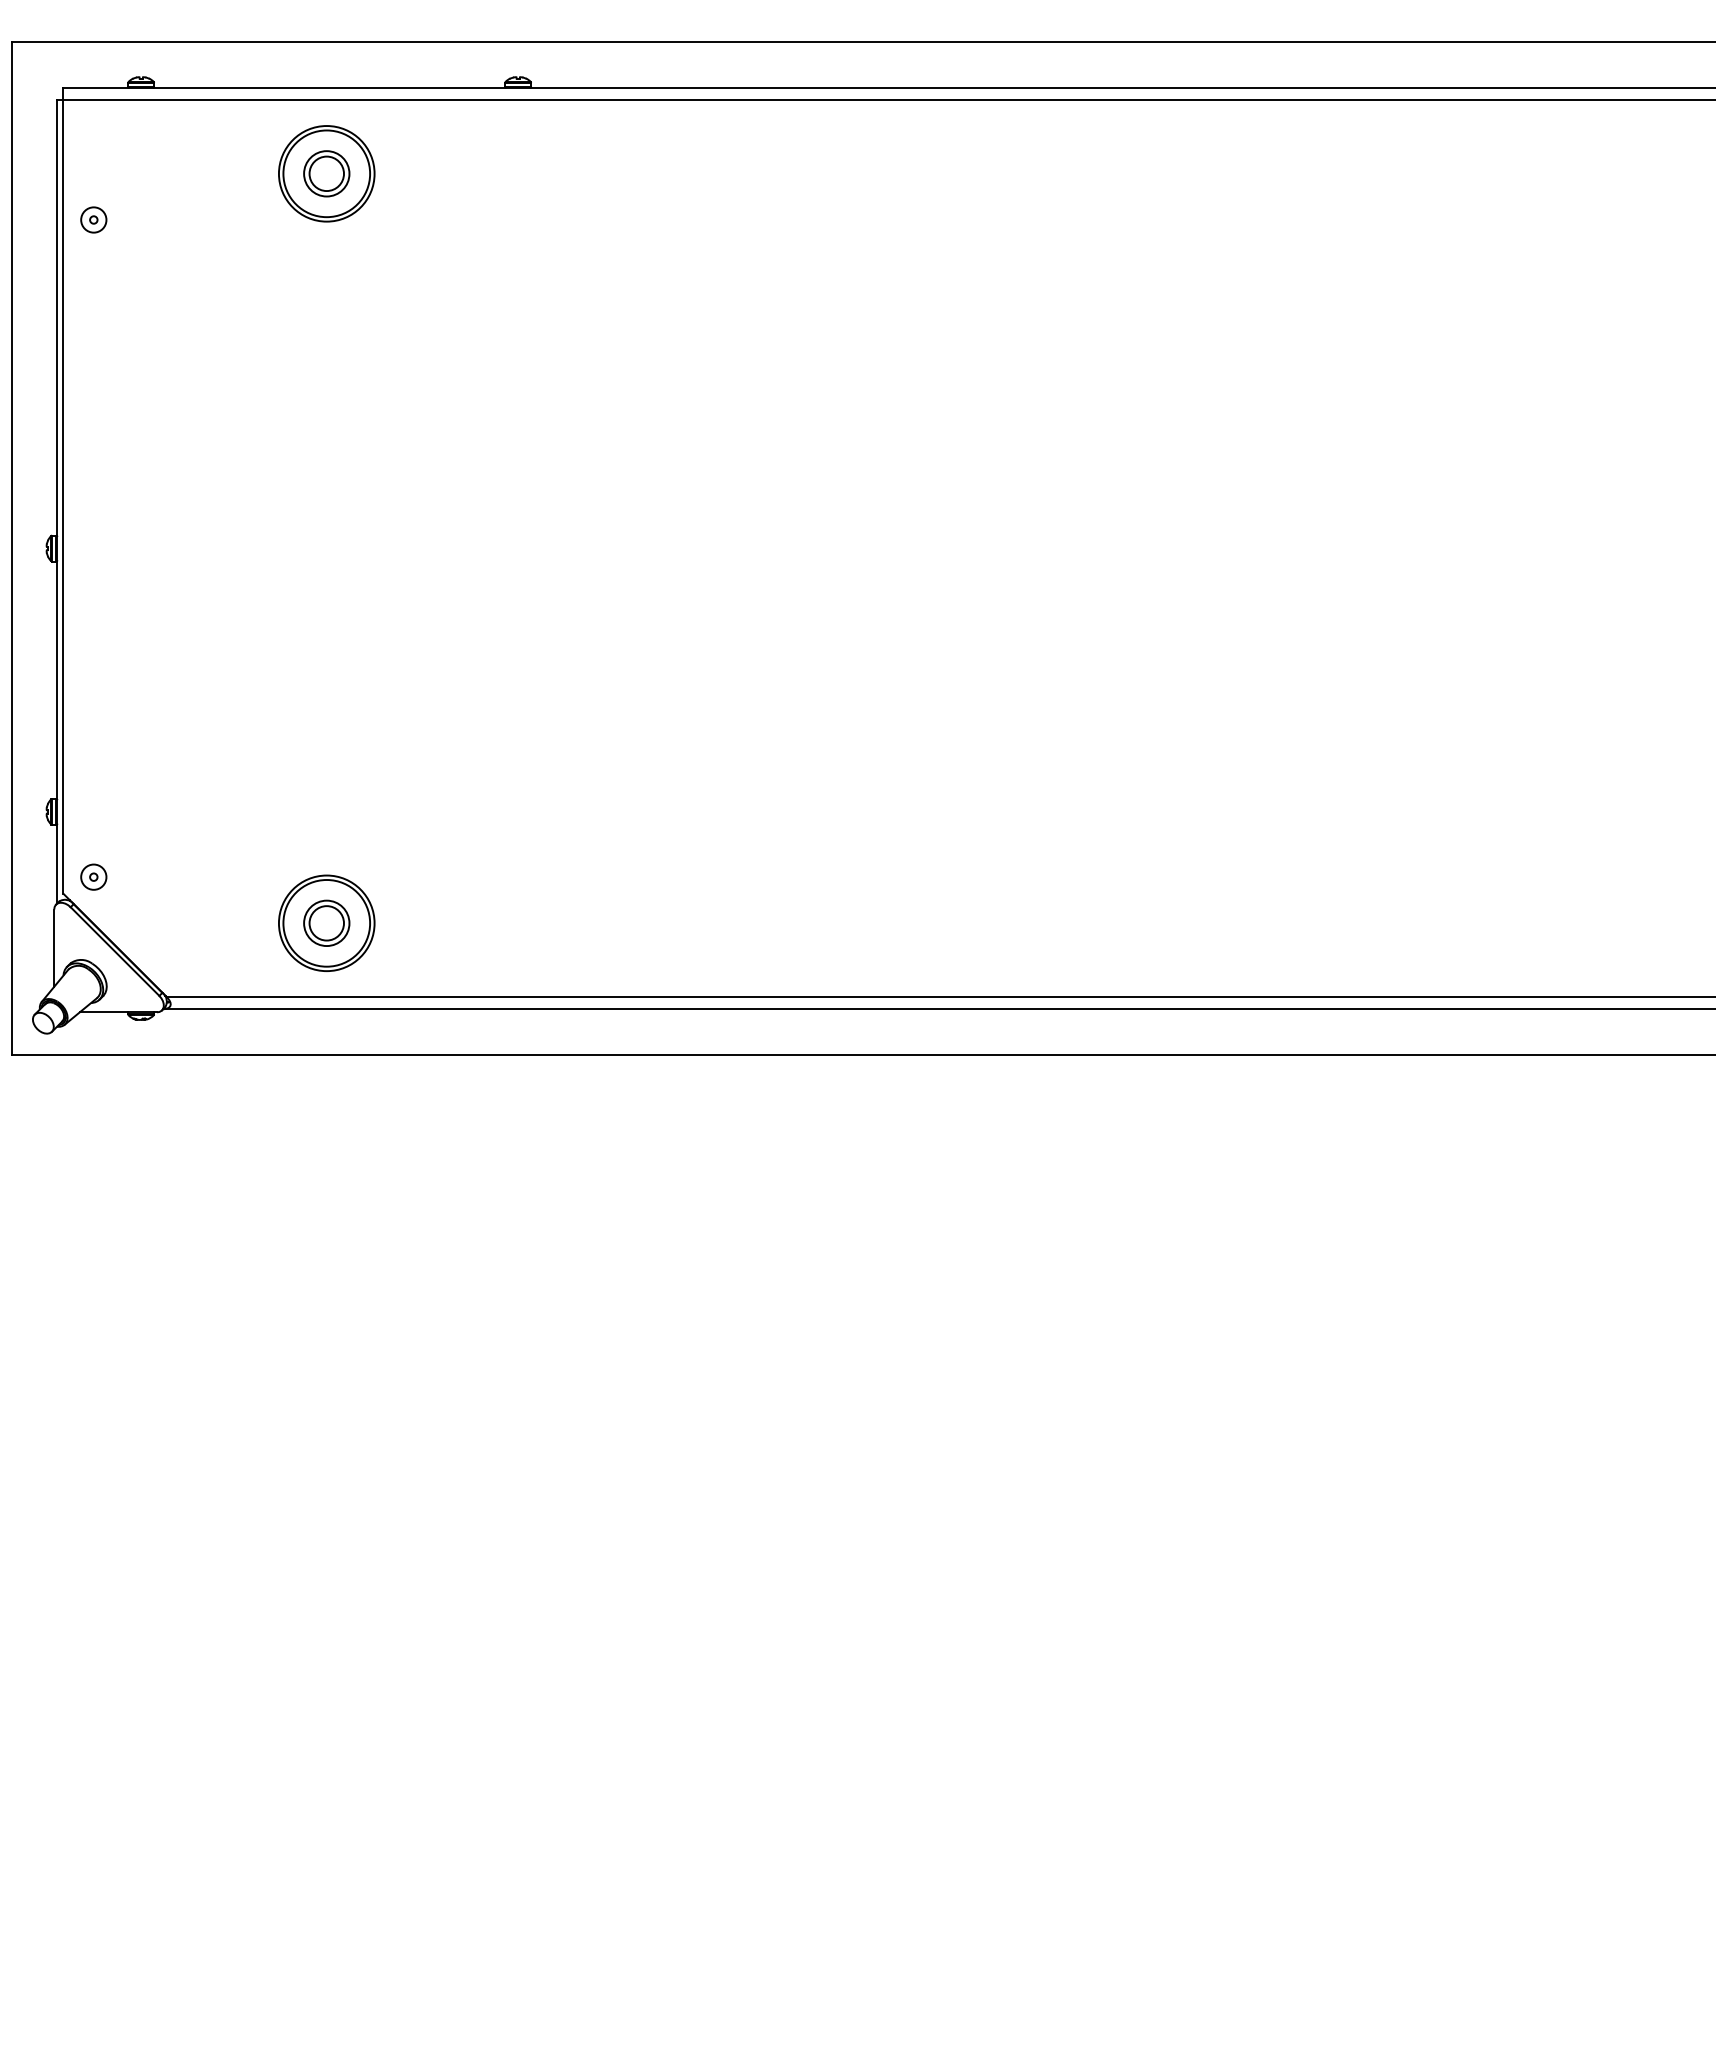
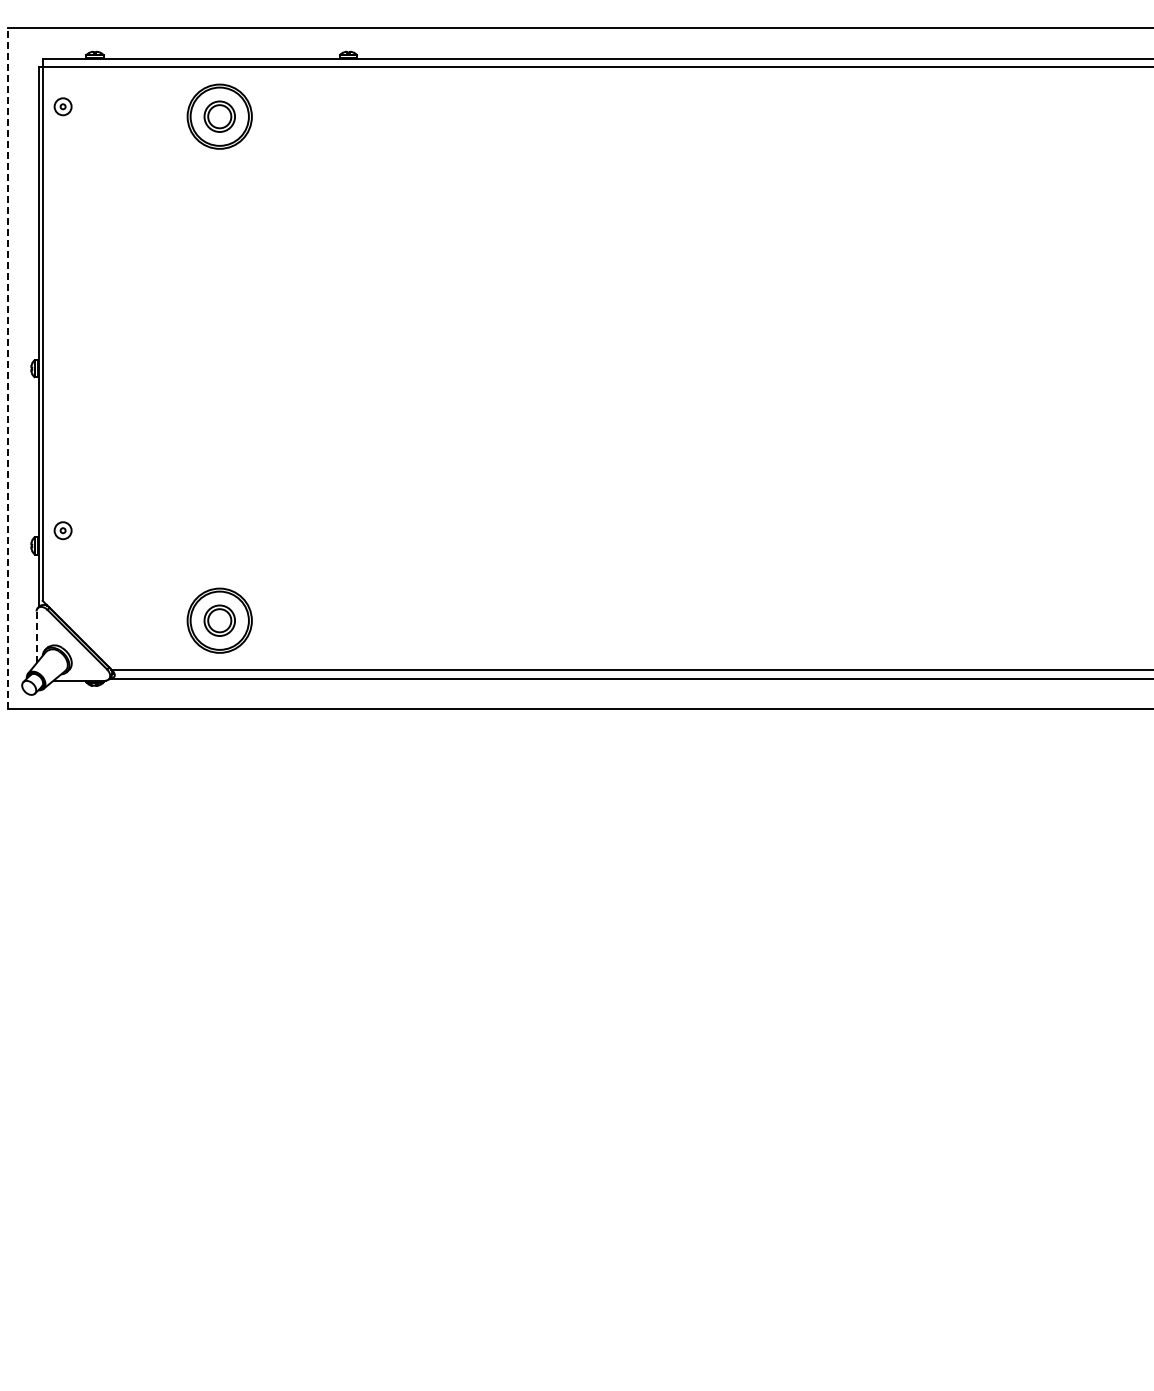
part: (92, 219) -> (62, 106), moved
line: (11, 548) -> (7, 368), solid -> dashed
part: (92, 876) -> (62, 530), moved
line: (54, 948) -> (36, 637), solid -> dashed

